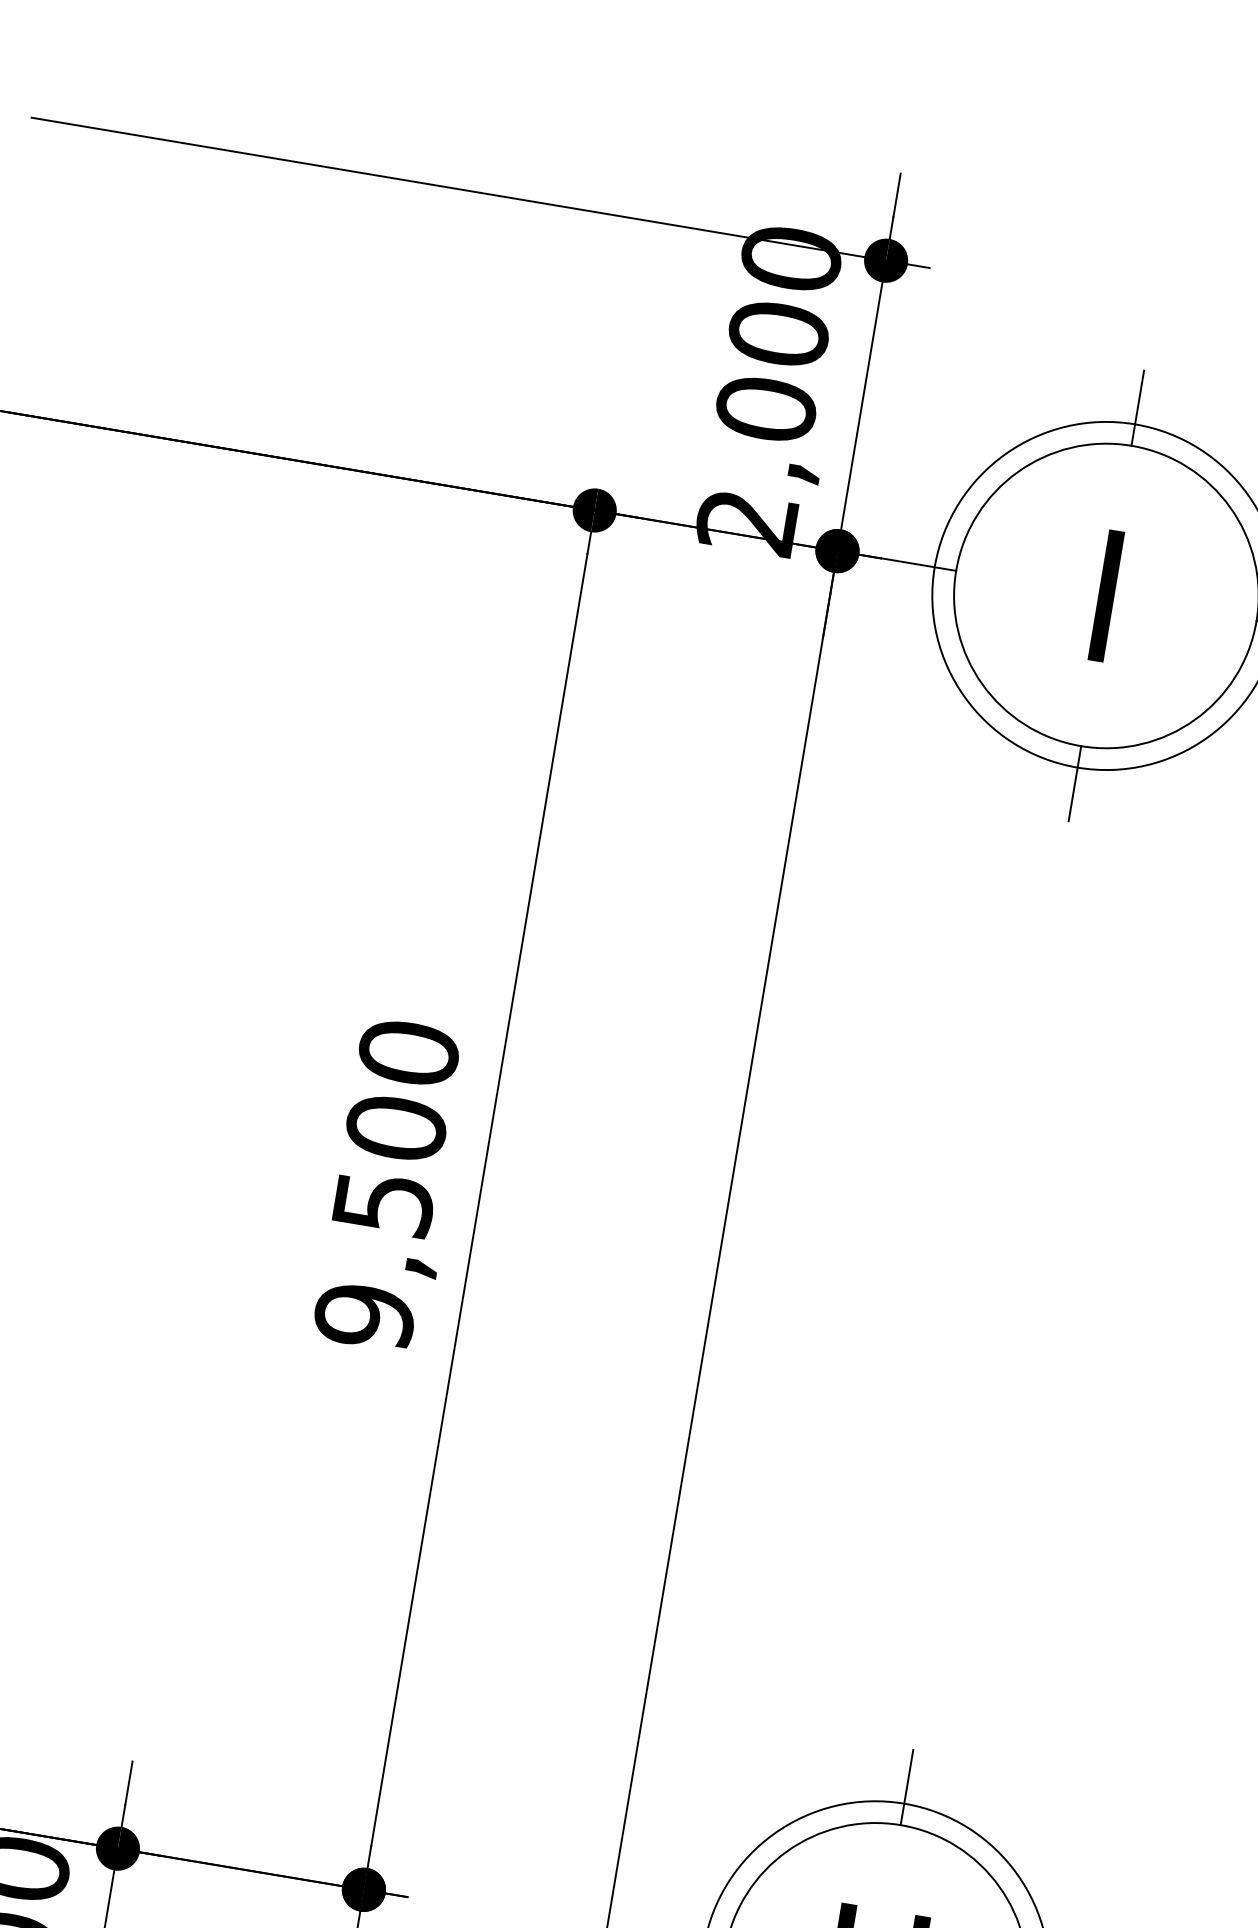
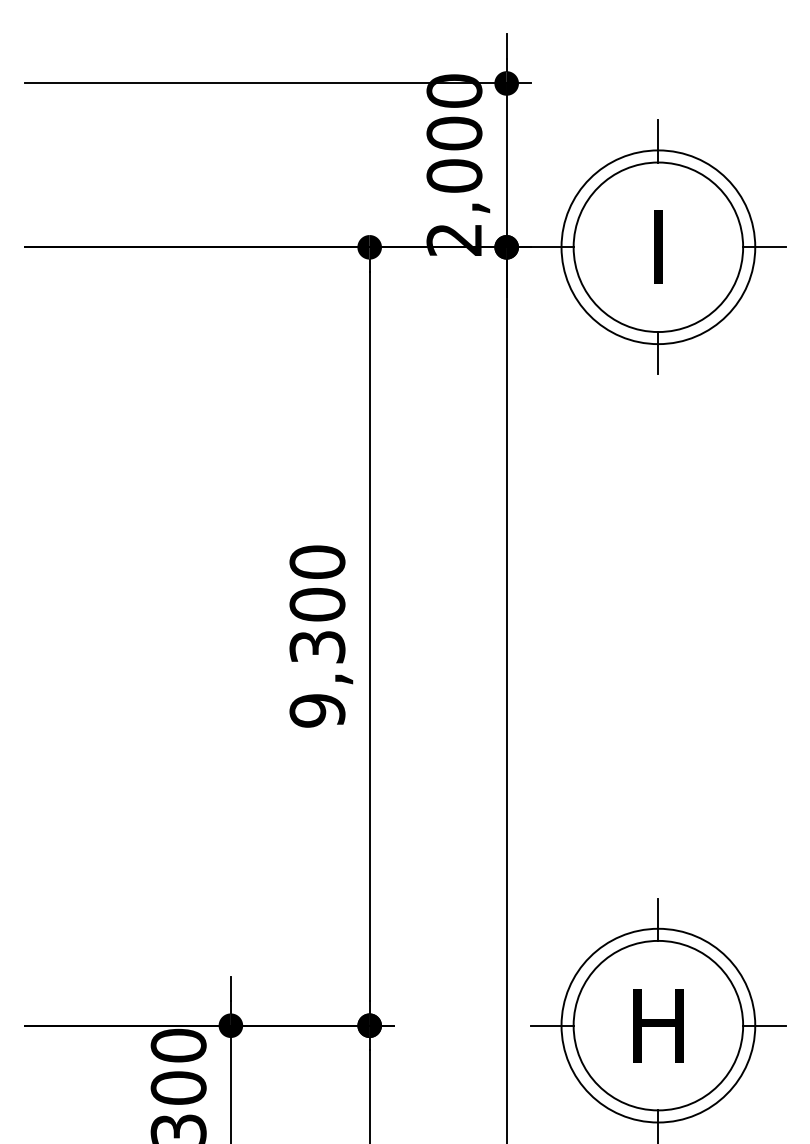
text: (382, 1202) -> (316, 646), 9,500 -> 9,300

